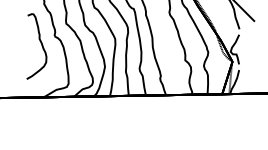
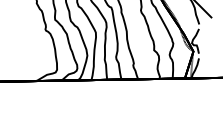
curve: (40, 43) -> (33, 36), removed

